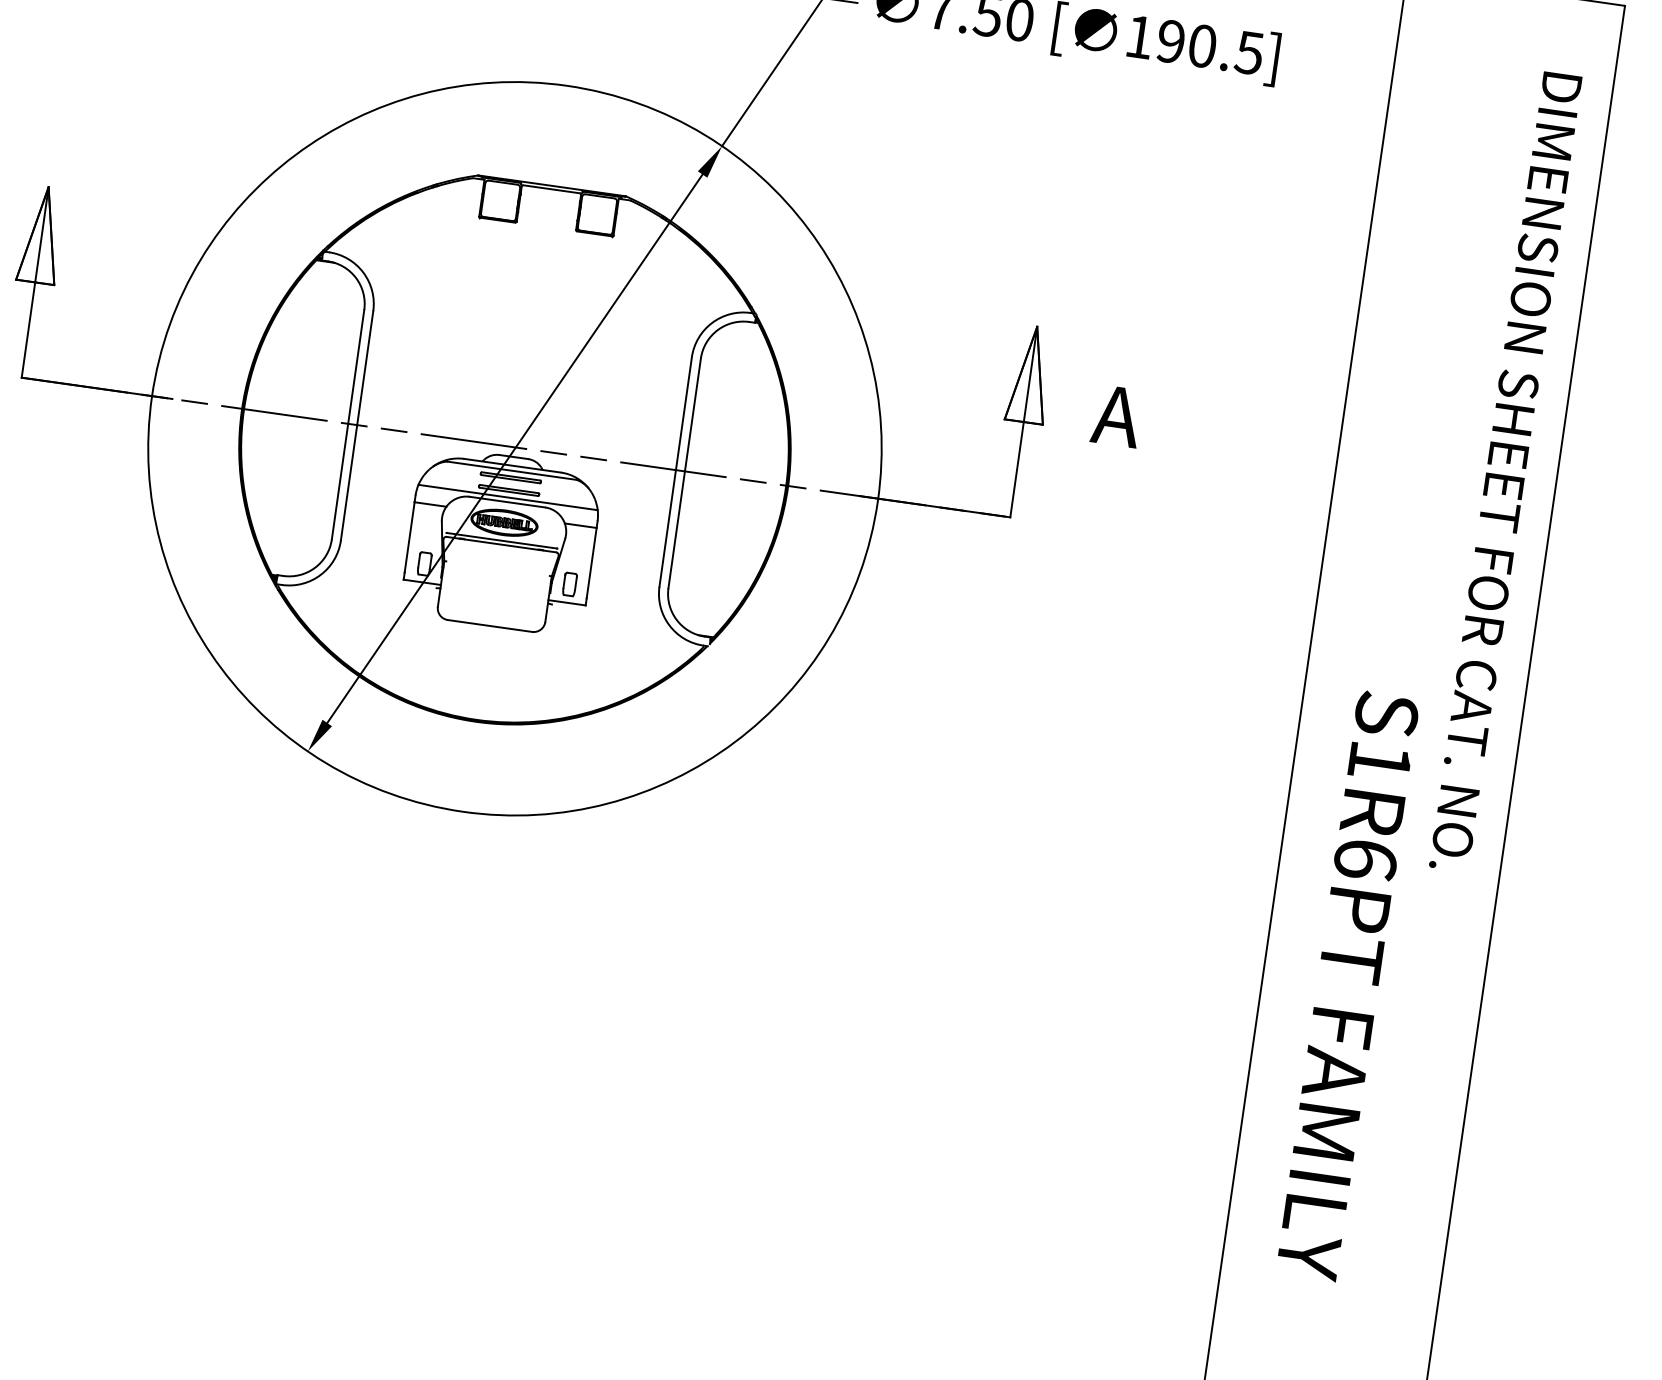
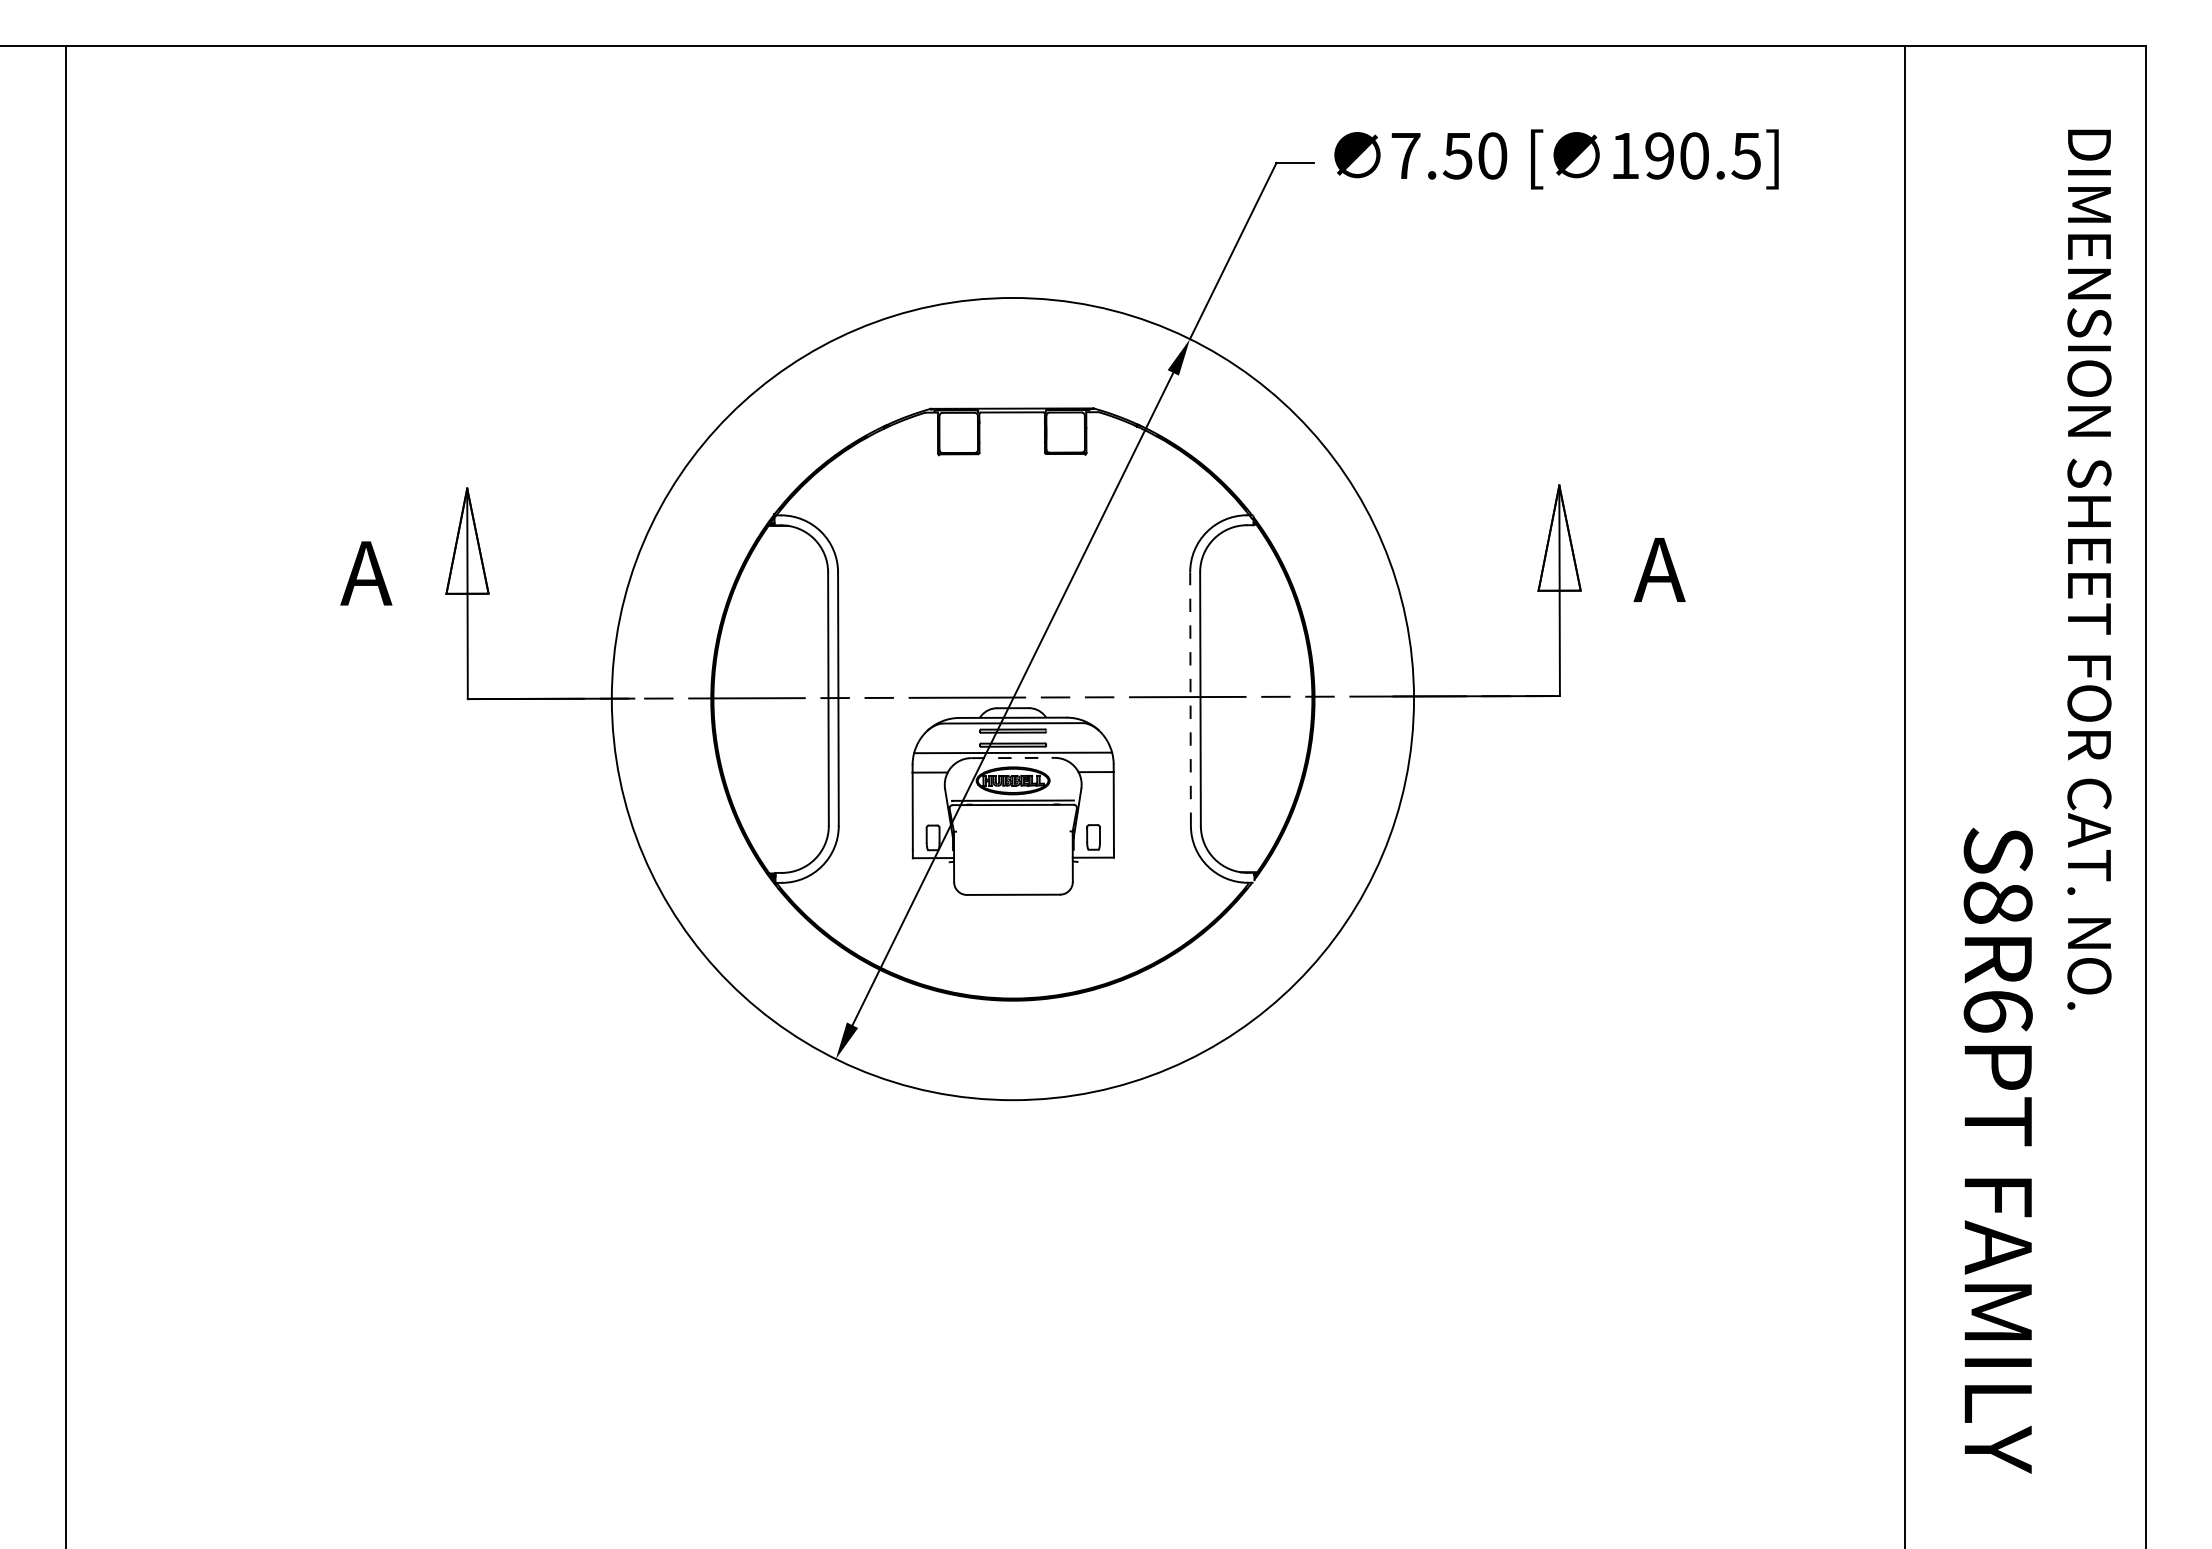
line: (675, 472) -> (1190, 699), solid -> dashed
line: (507, 502) -> (1013, 758), solid -> dashed
text: (1379, 761) -> (1997, 902), S1R6PT -> S8R6PT

